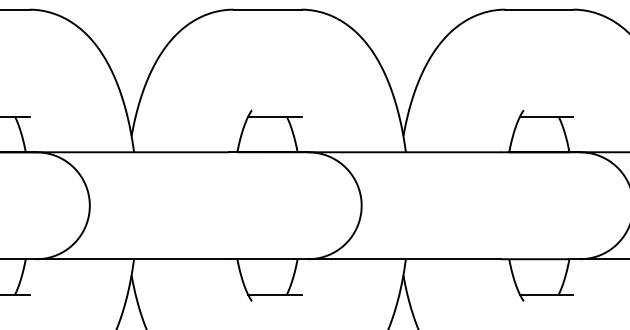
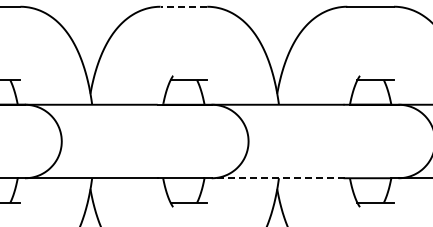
line: (266, 9) -> (183, 6), solid -> dashed
line: (403, 259) -> (277, 178), solid -> dashed

